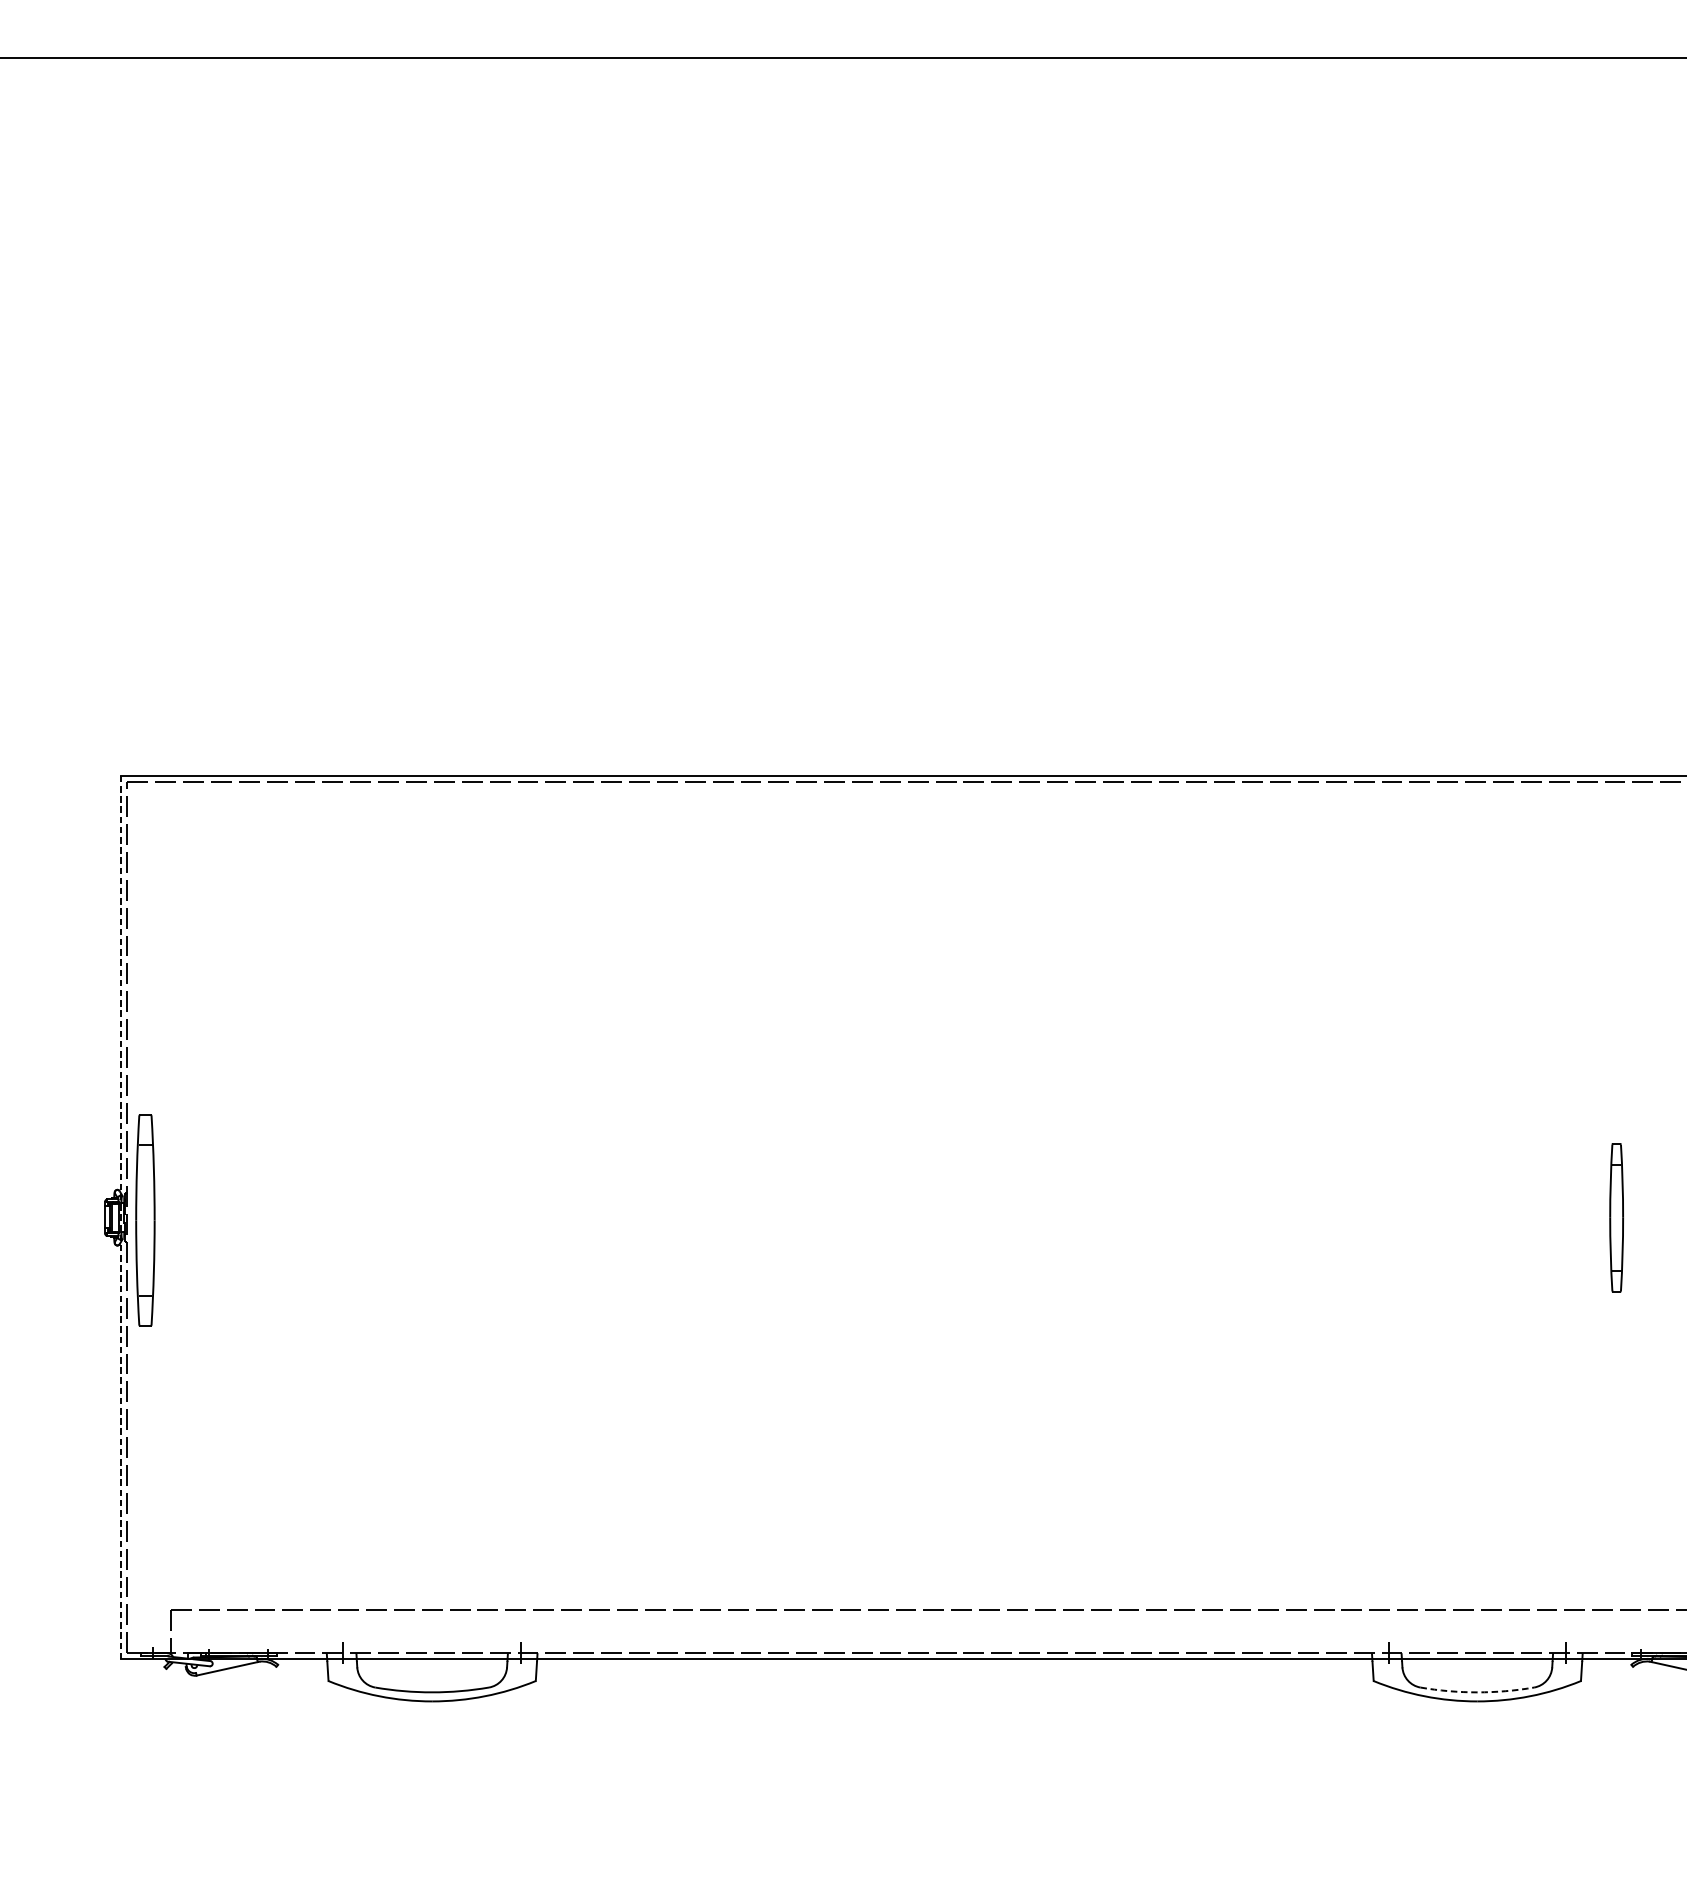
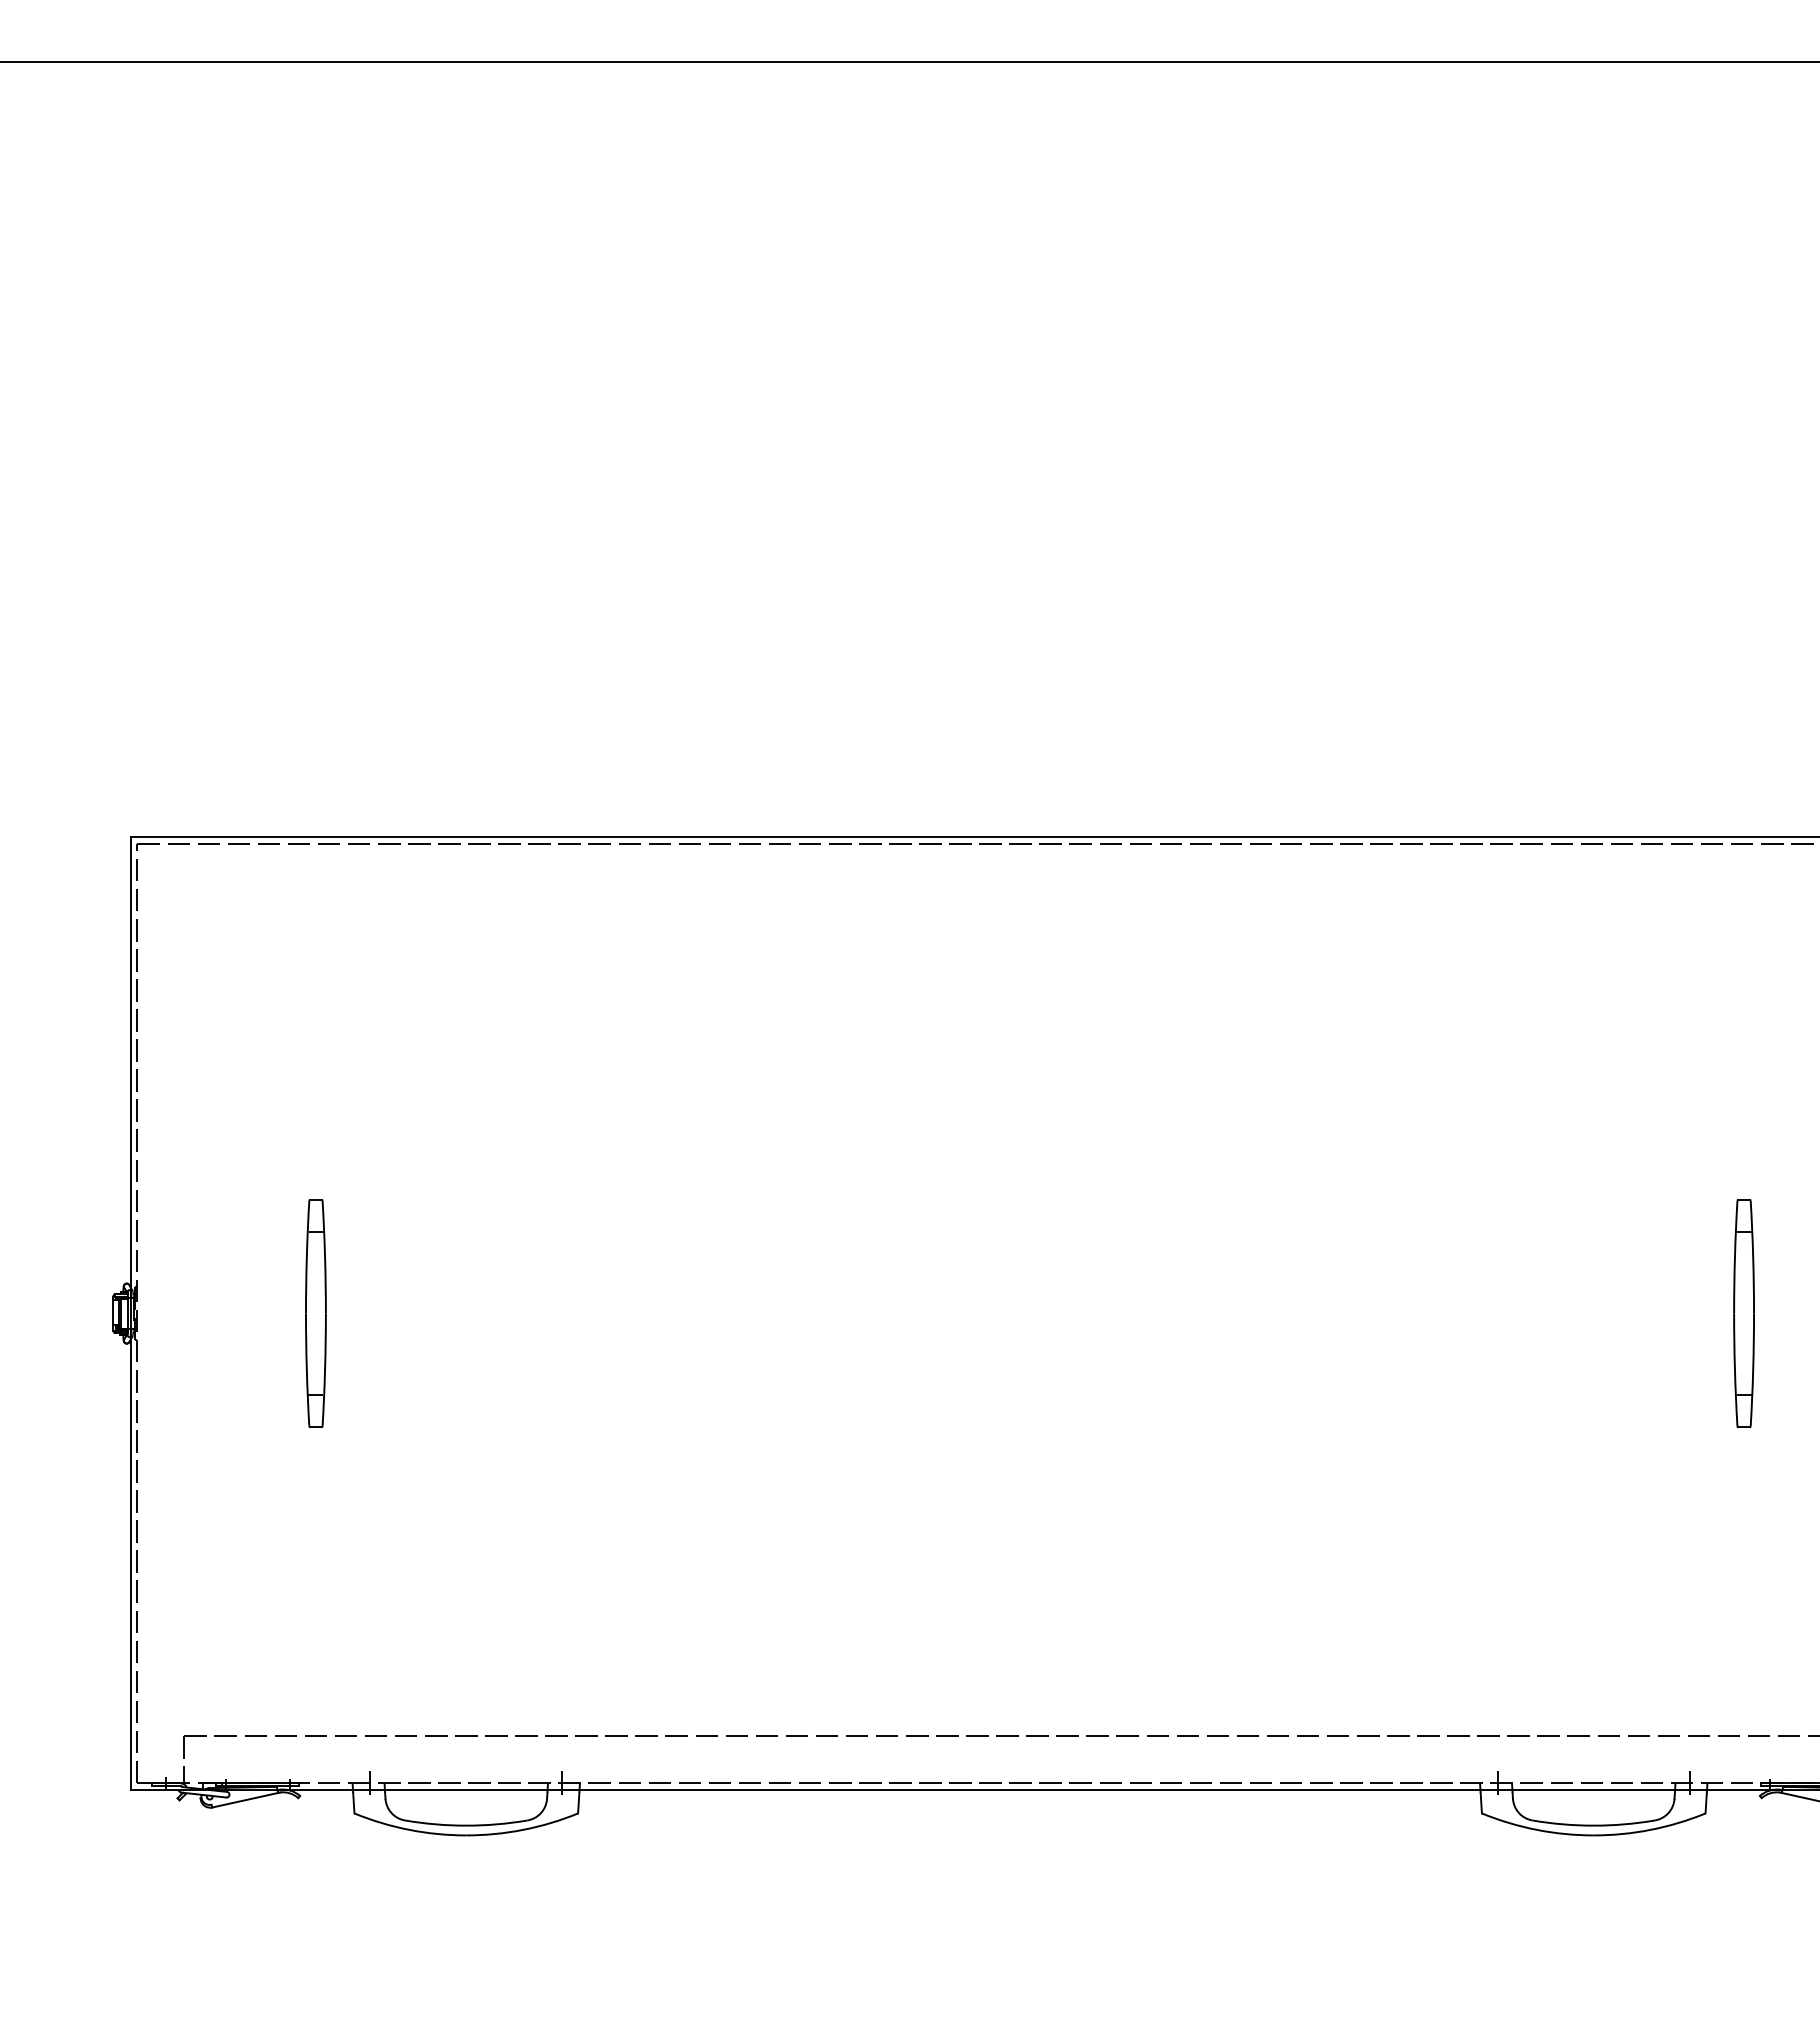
line: (120, 1217) -> (130, 1313), dashed -> solid
part: (1616, 1217) -> (1743, 1313), size x1.43
part: (145, 1220) -> (315, 1313), moved
arc: (1477, 1692) -> (1593, 1825), dashed -> solid

